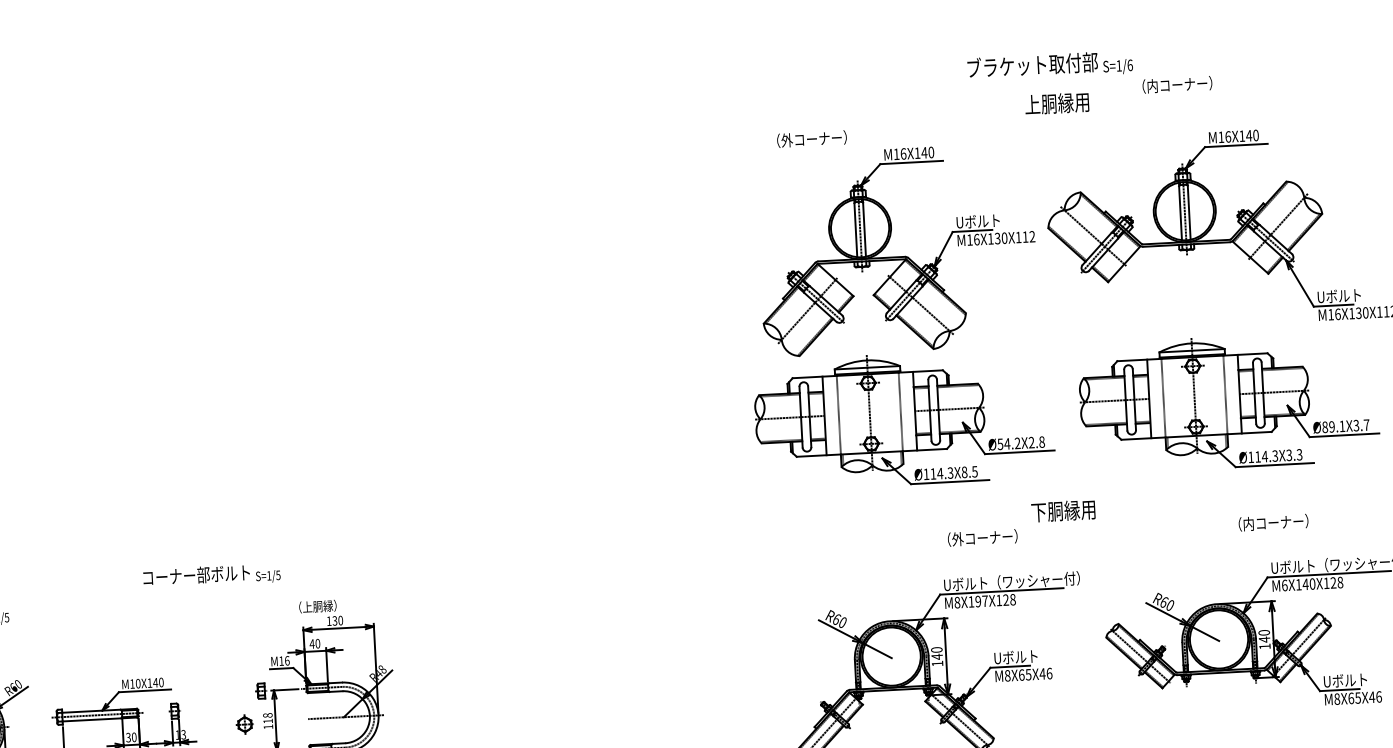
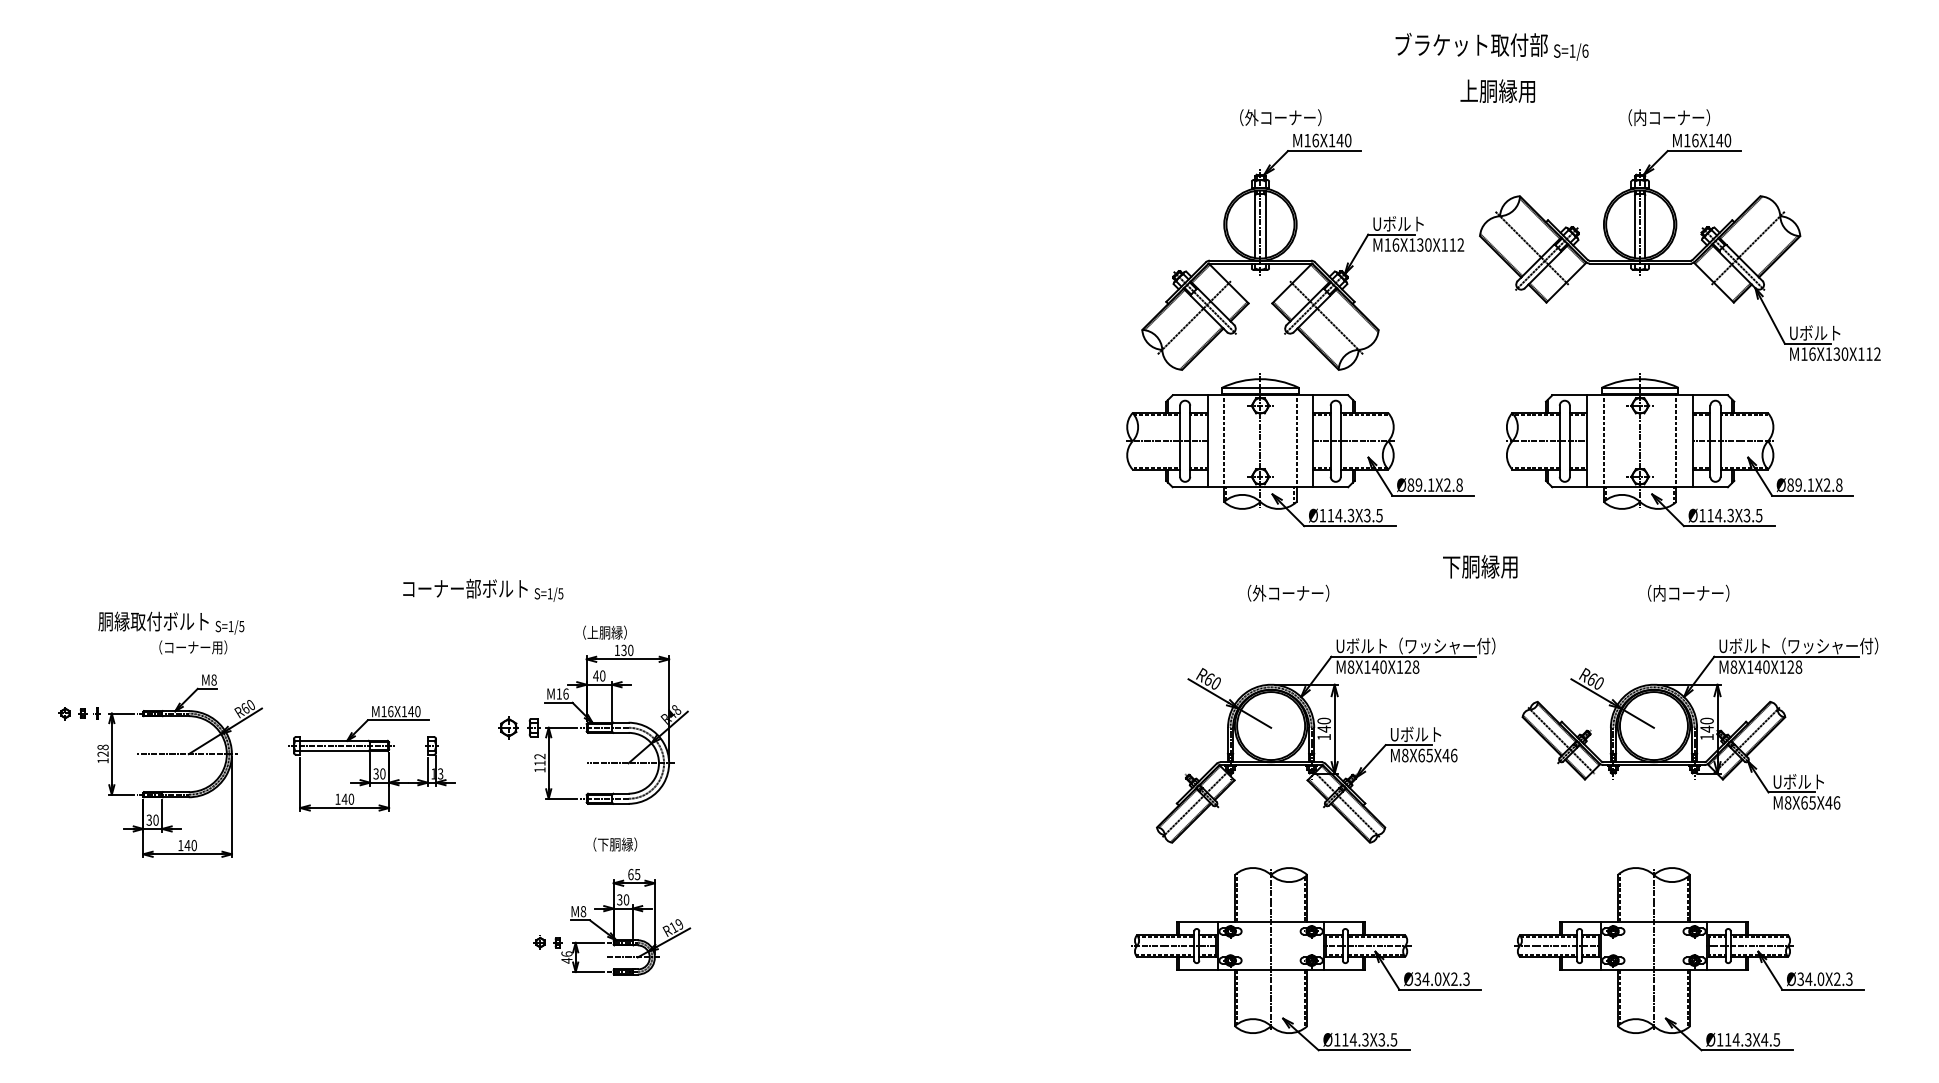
text: (1176, 84) -> (1668, 117), moved
text: (811, 138) -> (1280, 117), moved
text: (1360, 424) -> (1832, 484), Ø89.1X3.7 -> Ø89.1X2.8
text: (1008, 443) -> (1420, 484), Ø54.2X2.8 -> Ø89.1X2.8
text: (1299, 453) -> (1759, 514), Ø114.3X3.3 -> Ø114.3X3.5
text: (964, 472) -> (1367, 515), Ø114.3X8.5 -> Ø114.3X3.5
text: (1273, 522) -> (1688, 592), moved
text: (982, 537) -> (1288, 592), moved
text: (1284, 584) -> (1733, 666), M6X140X128 -> M8X140X128
text: (980, 600) -> (1378, 666), M8X197X128 -> M8X140X128
text: (137, 683) -> (390, 711), M10X140 -> M16X140
text: (267, 715) -> (539, 756), 118 -> 112
part: (244, 724) -> (508, 727), moved

